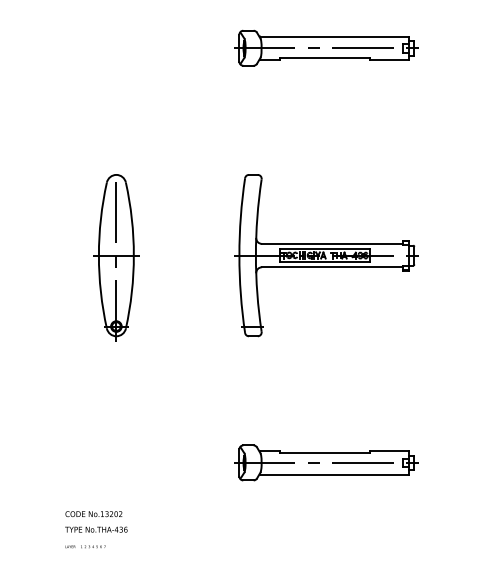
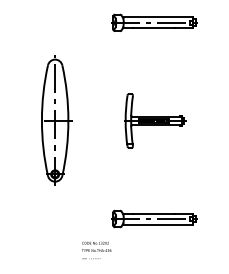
part: (326, 254) -> (154, 120), size x0.7
part: (115, 256) -> (54, 121), size x1.6
text: (96, 529) -> (96, 250), moved

